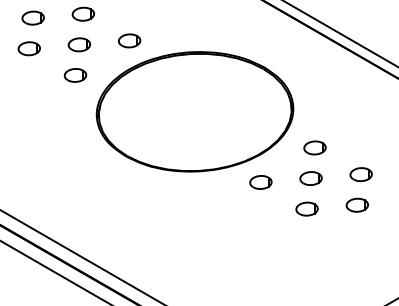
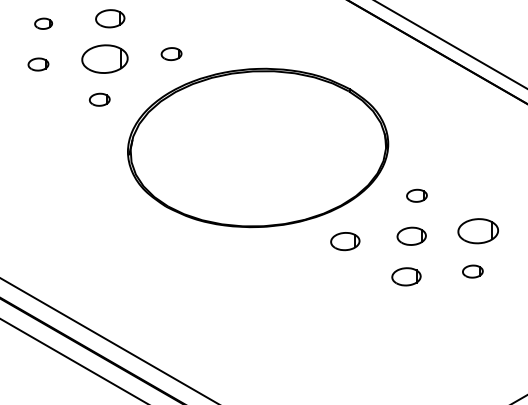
part: (32, 17) -> (42, 23), size x0.6
part: (129, 40) -> (171, 53), size x0.7
part: (79, 44) -> (105, 58), size x1.6
part: (28, 48) -> (37, 64), size x0.7
part: (75, 75) -> (99, 99), size x0.7
part: (314, 147) -> (416, 195), size x0.7
part: (360, 174) -> (477, 230), size x1.4
part: (356, 204) -> (471, 270), size x0.7

